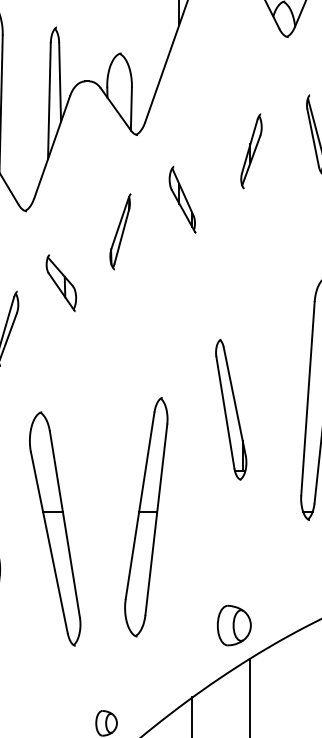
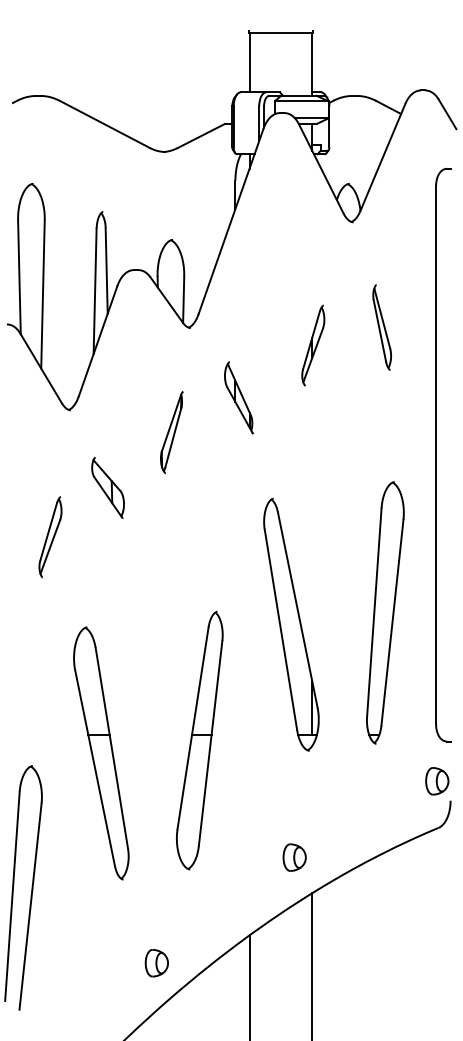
part: (231, 409) -> (291, 624), size x1.67
part: (234, 625) -> (294, 857), size x0.62

